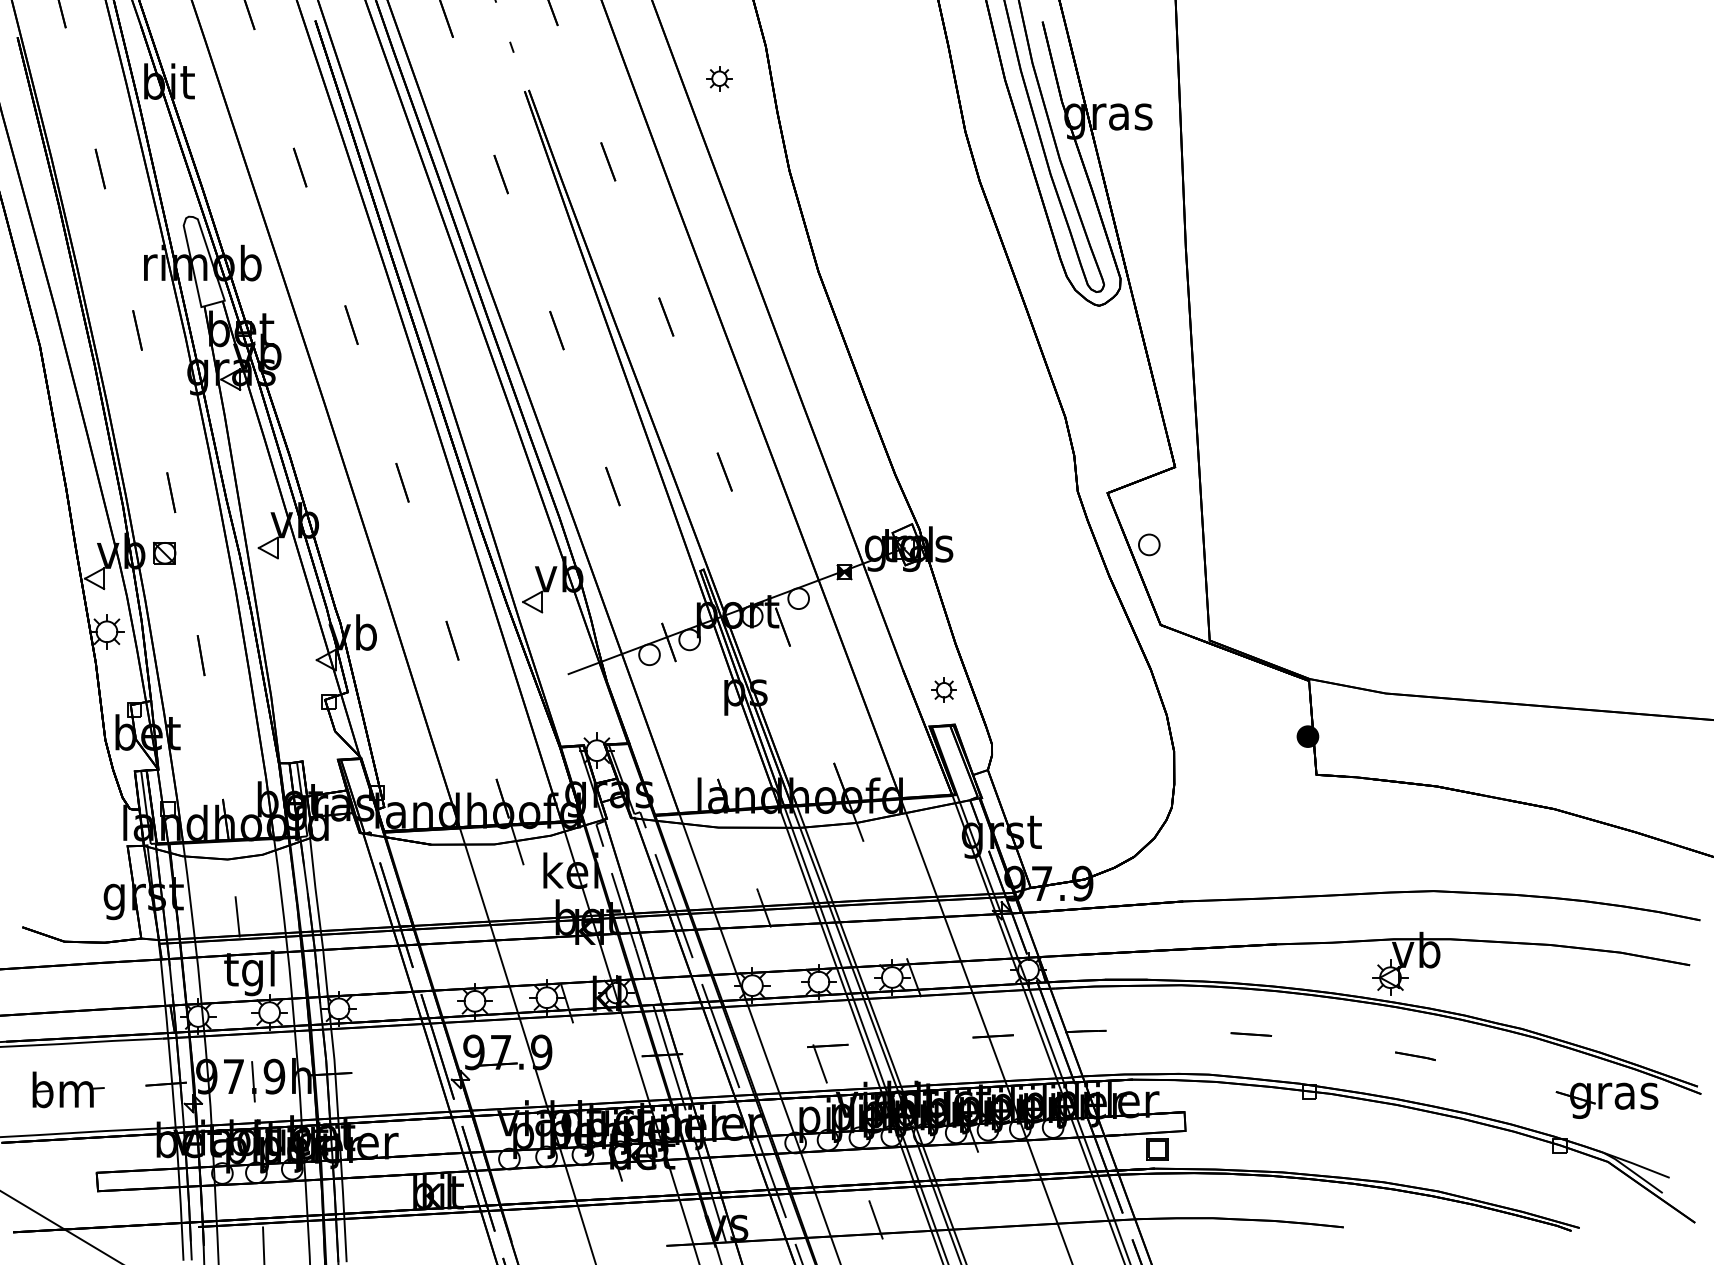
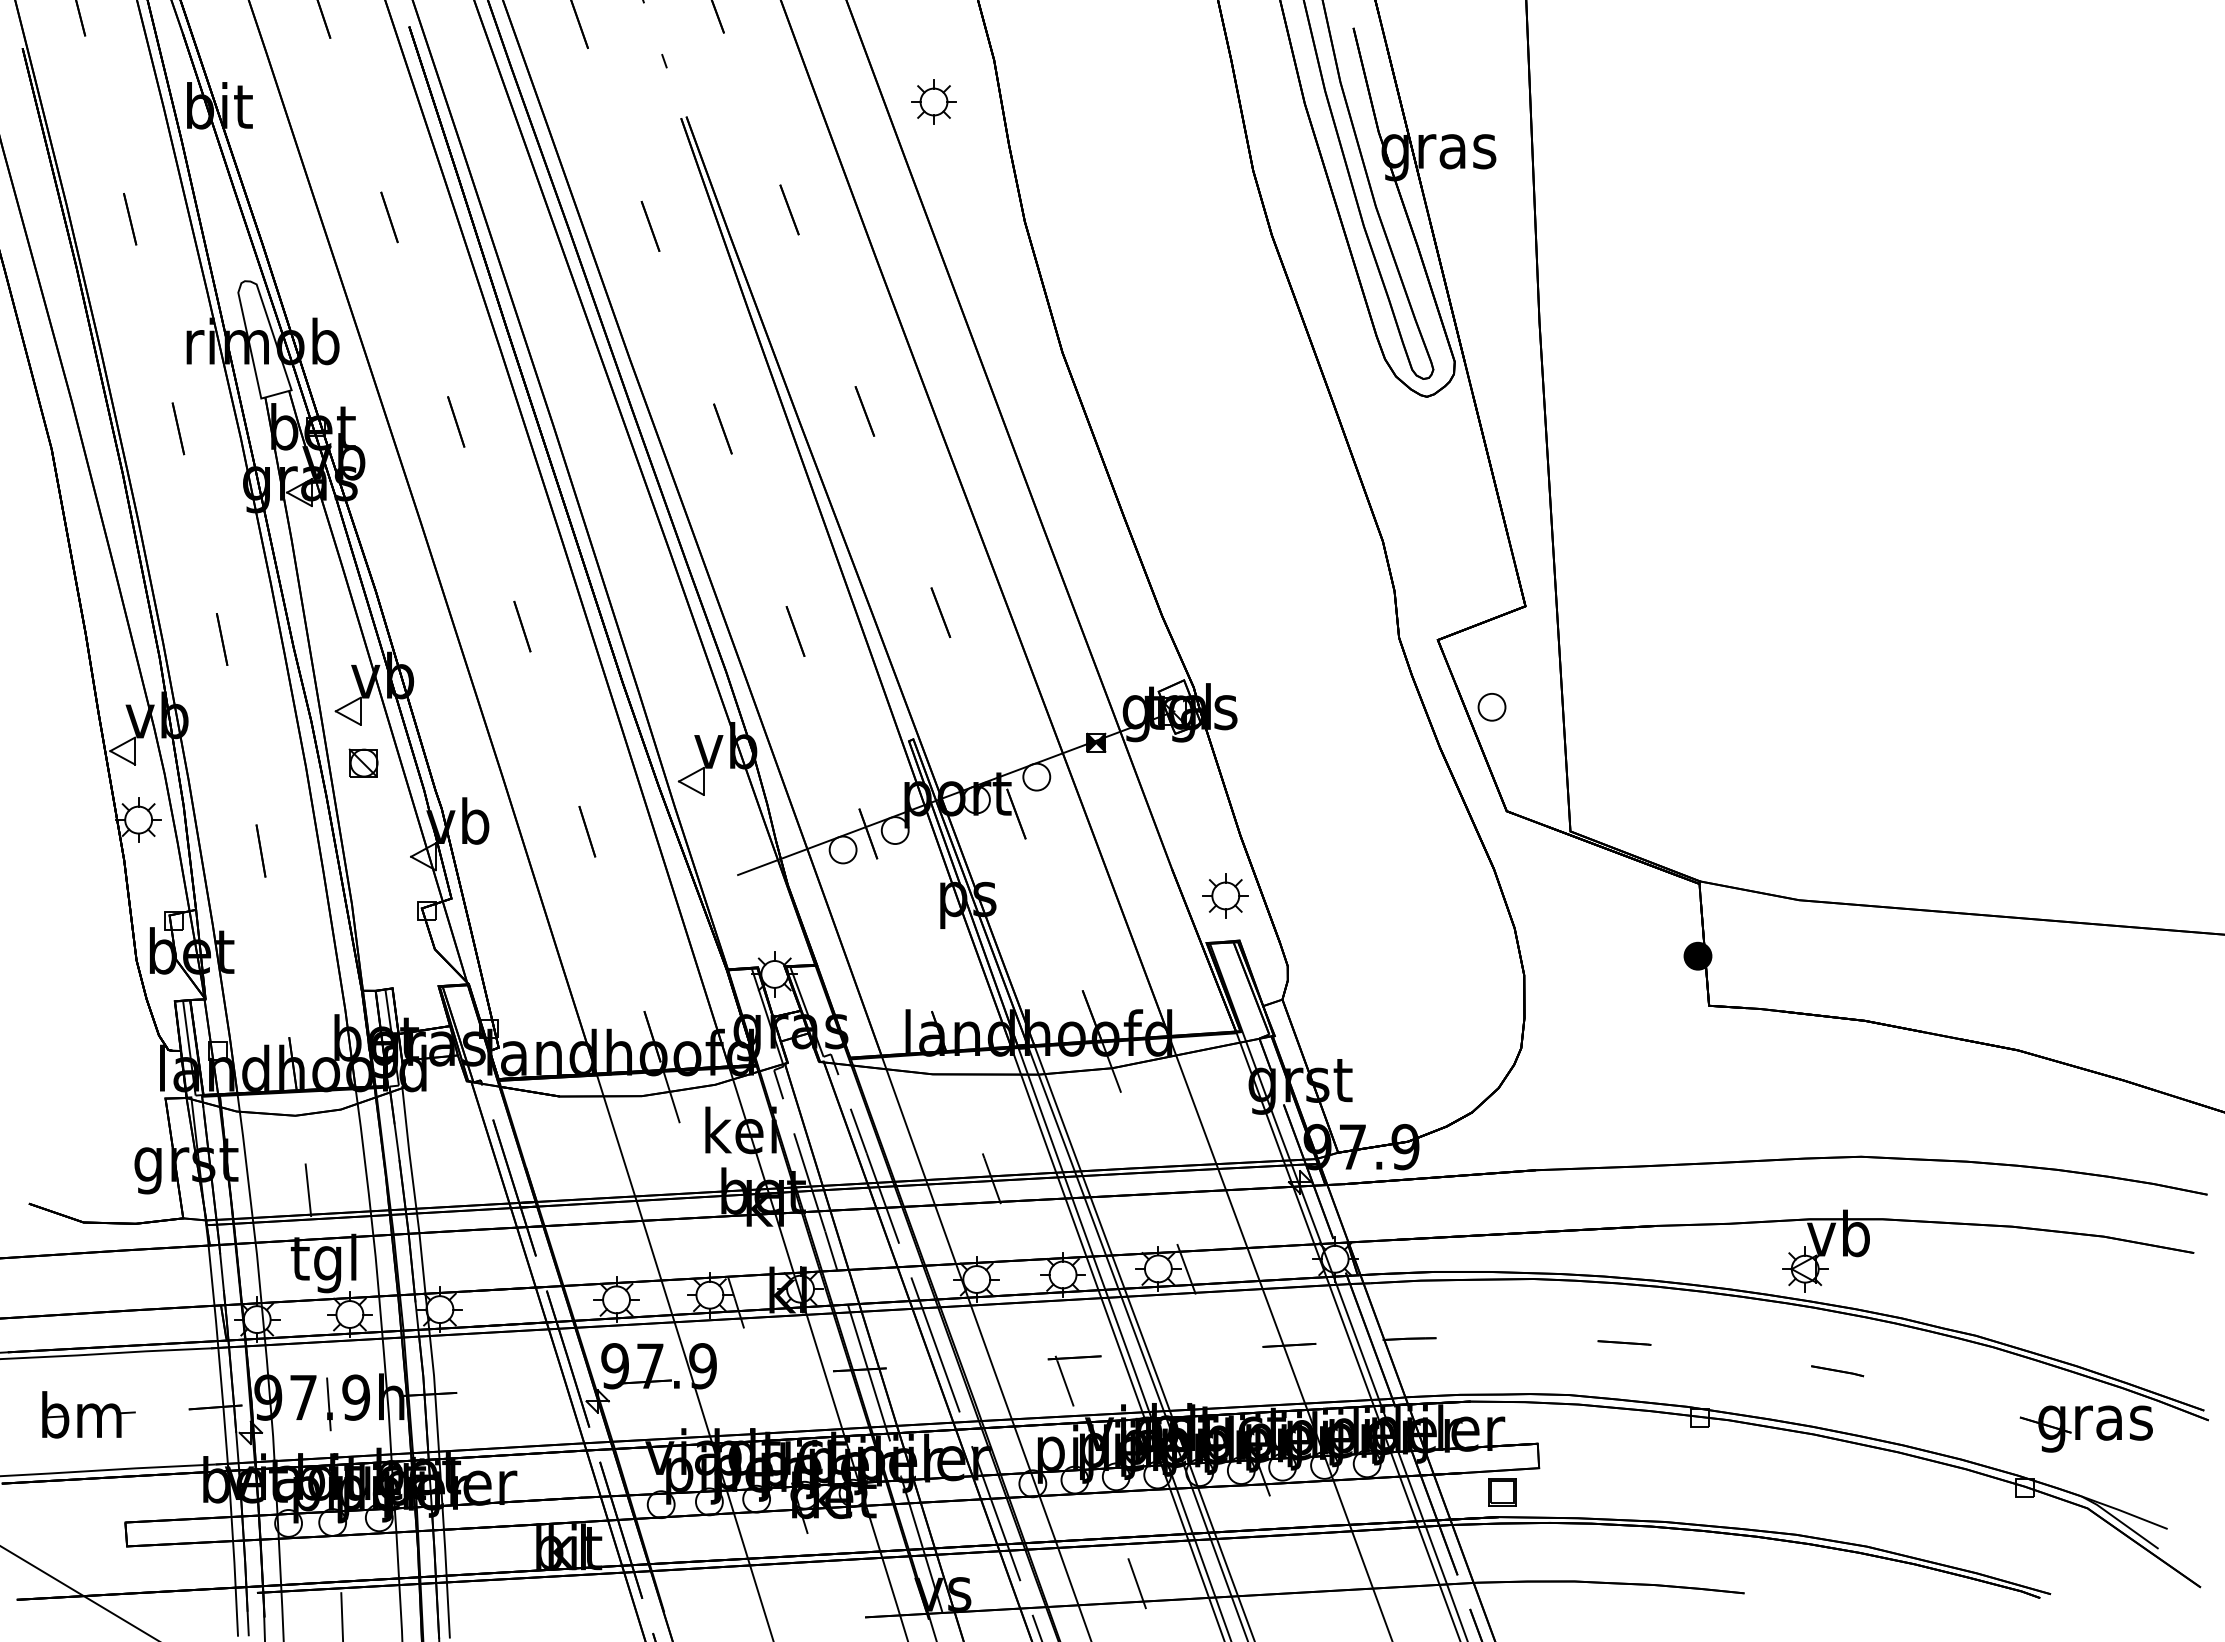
part: (719, 78) -> (933, 101), size x1.43
part: (164, 552) -> (363, 762), moved
part: (944, 689) -> (1225, 895), size x1.43

